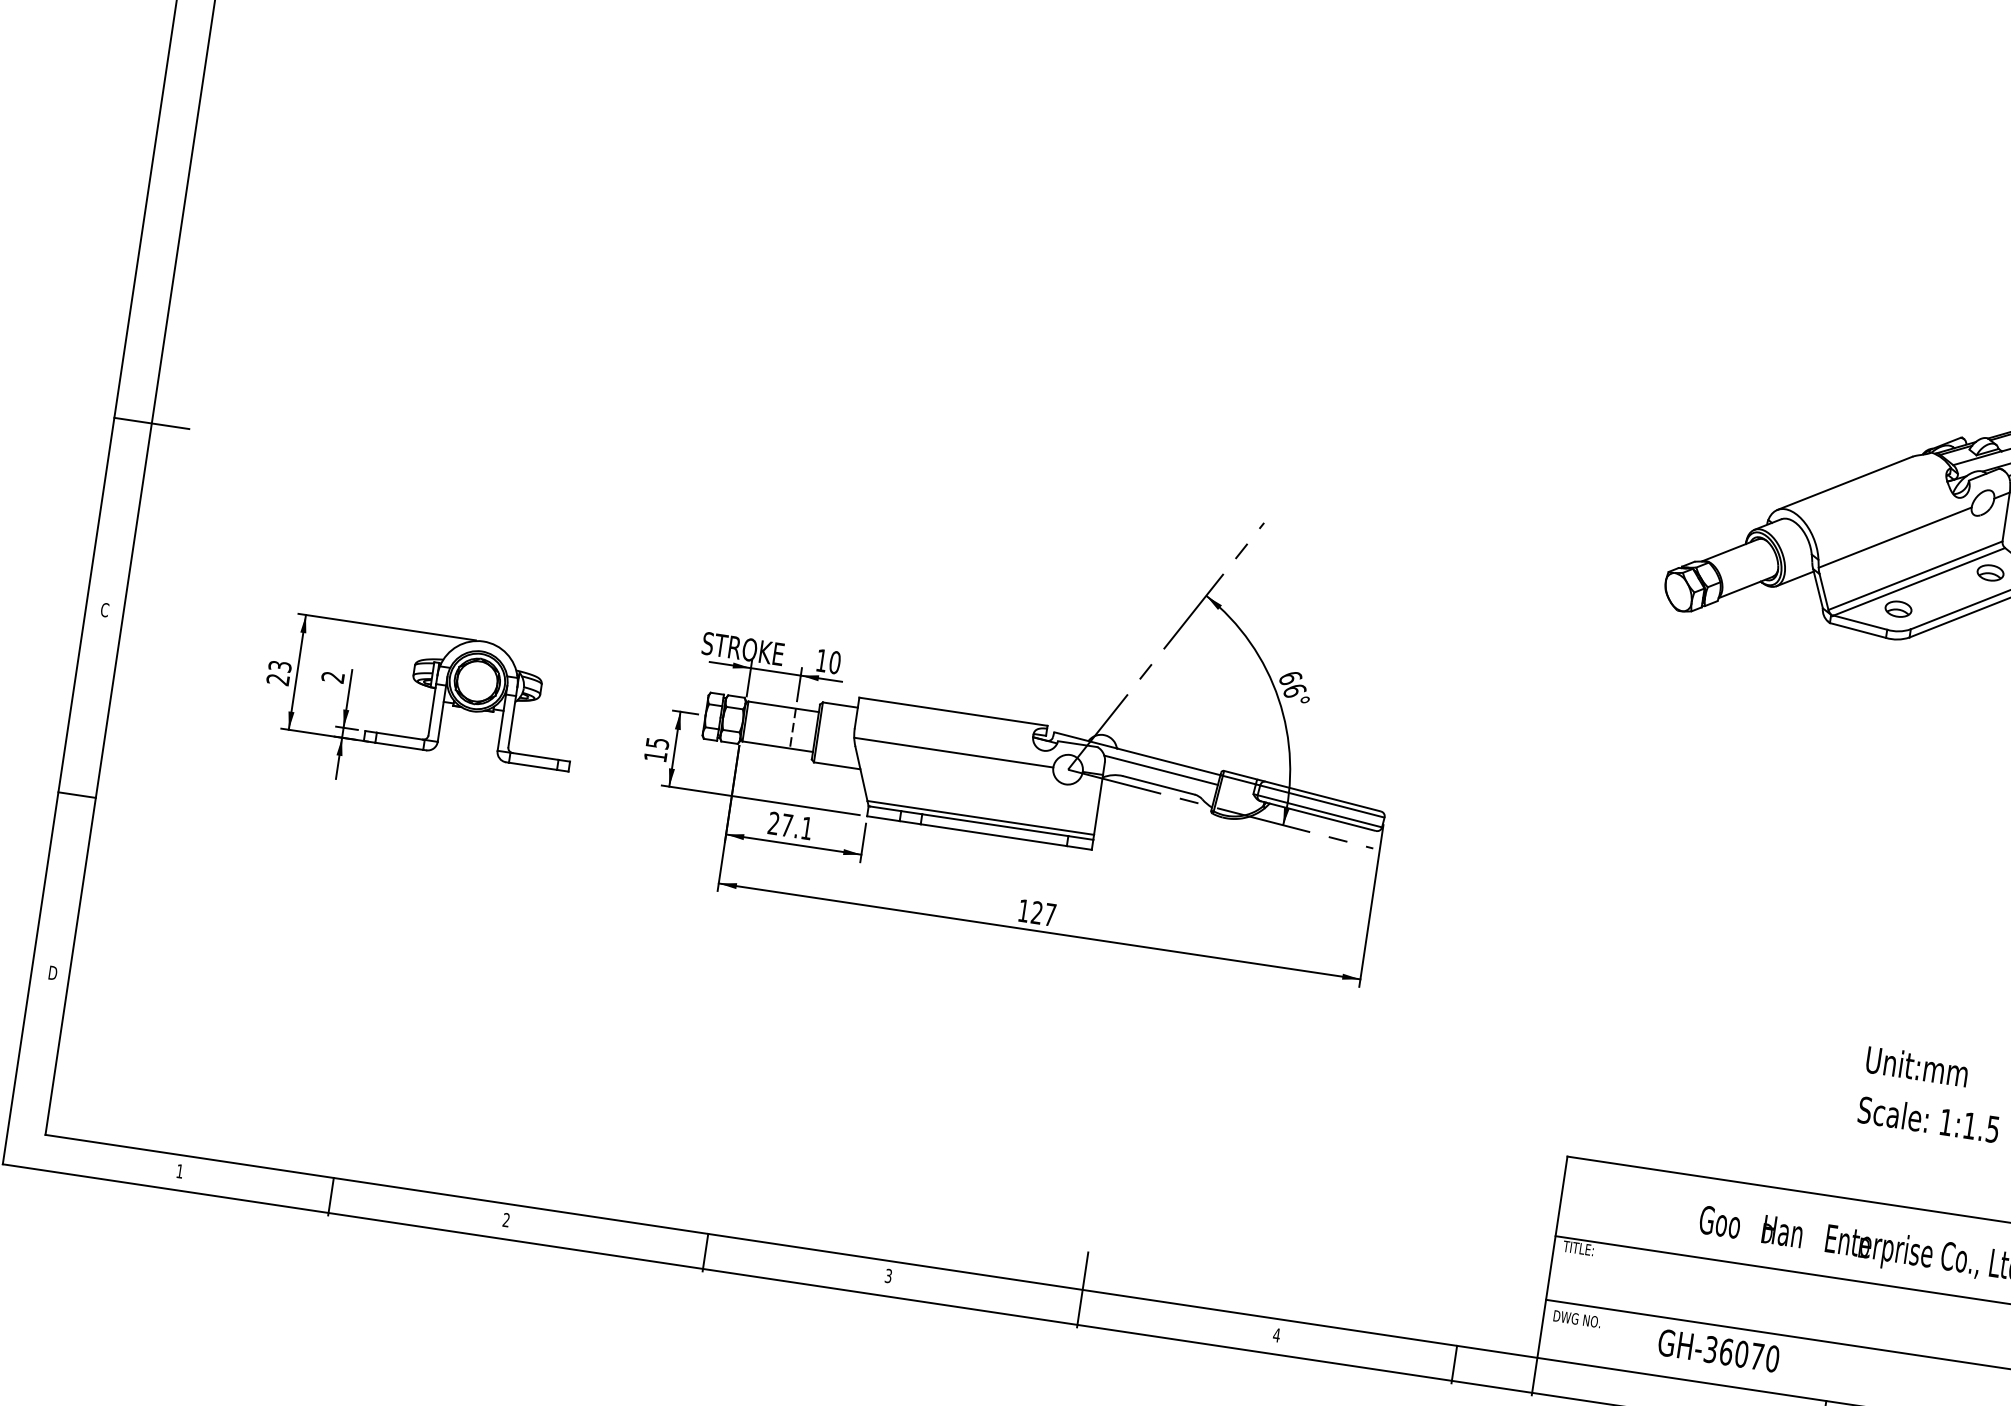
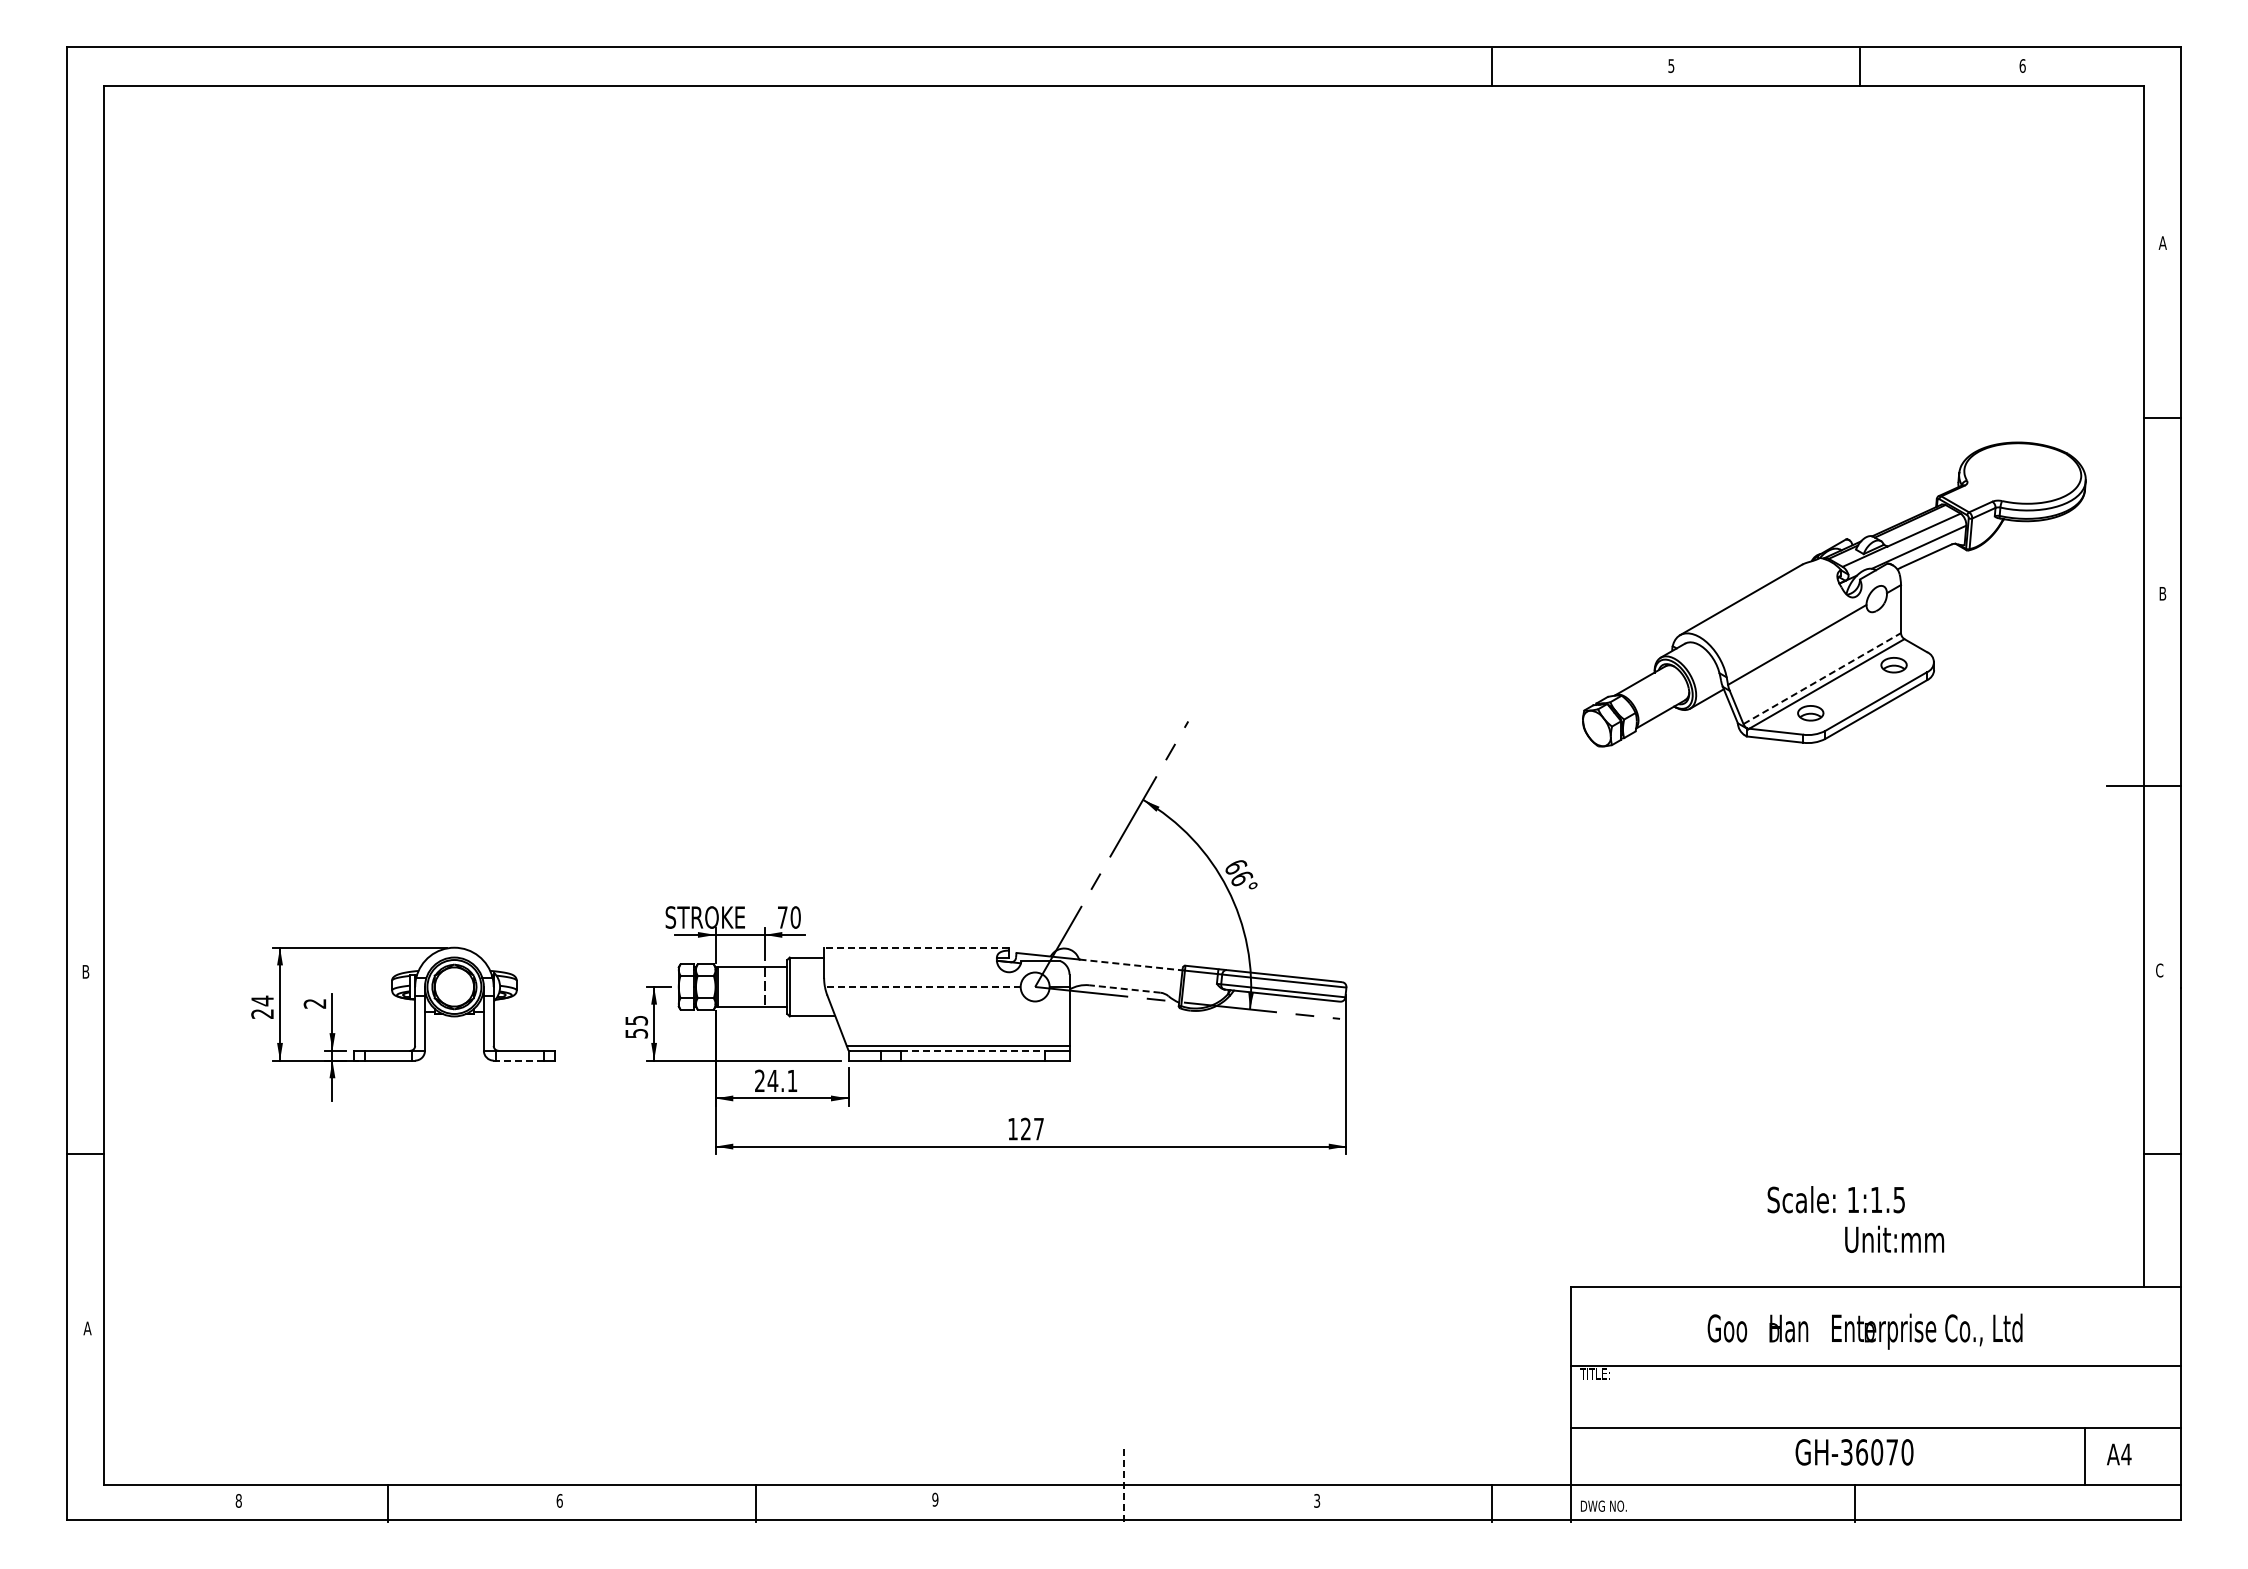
line: (152, 423) -> (104, 785), removed
line: (1915, 575) -> (1822, 678), solid -> dashed
text: (104, 609) -> (85, 971), C -> B
text: (821, 660) -> (782, 917), 10 -> 70
text: (280, 665) -> (262, 1000), 23 -> 24
line: (953, 711) -> (916, 947), solid -> dashed
line: (953, 753) -> (922, 987), solid -> dashed
text: (655, 756) -> (636, 1033), 15 -> 55
line: (1169, 761) -> (1131, 964), solid -> dashed
line: (533, 766) -> (520, 1060), solid -> dashed
line: (1160, 770) -> (1124, 974), removed
line: (1158, 785) -> (1124, 989), solid -> dashed
text: (786, 824) -> (772, 1080), 27.1 -> 24.1
line: (995, 824) -> (973, 1050), solid -> dashed
text: (52, 973) -> (87, 1328), D -> A
text: (1917, 1065) -> (1894, 1238), moved
text: (1928, 1119) -> (1835, 1199), moved
text: (179, 1170) -> (238, 1500), 1 -> 8
text: (506, 1219) -> (559, 1500), 2 -> 6
text: (888, 1275) -> (935, 1499), 3 -> 9
line: (1082, 1290) -> (1123, 1485), solid -> dashed
text: (1577, 1318) -> (1603, 1505), moved
text: (1276, 1334) -> (1316, 1500), 4 -> 3
text: (1718, 1351) -> (1854, 1452), moved

